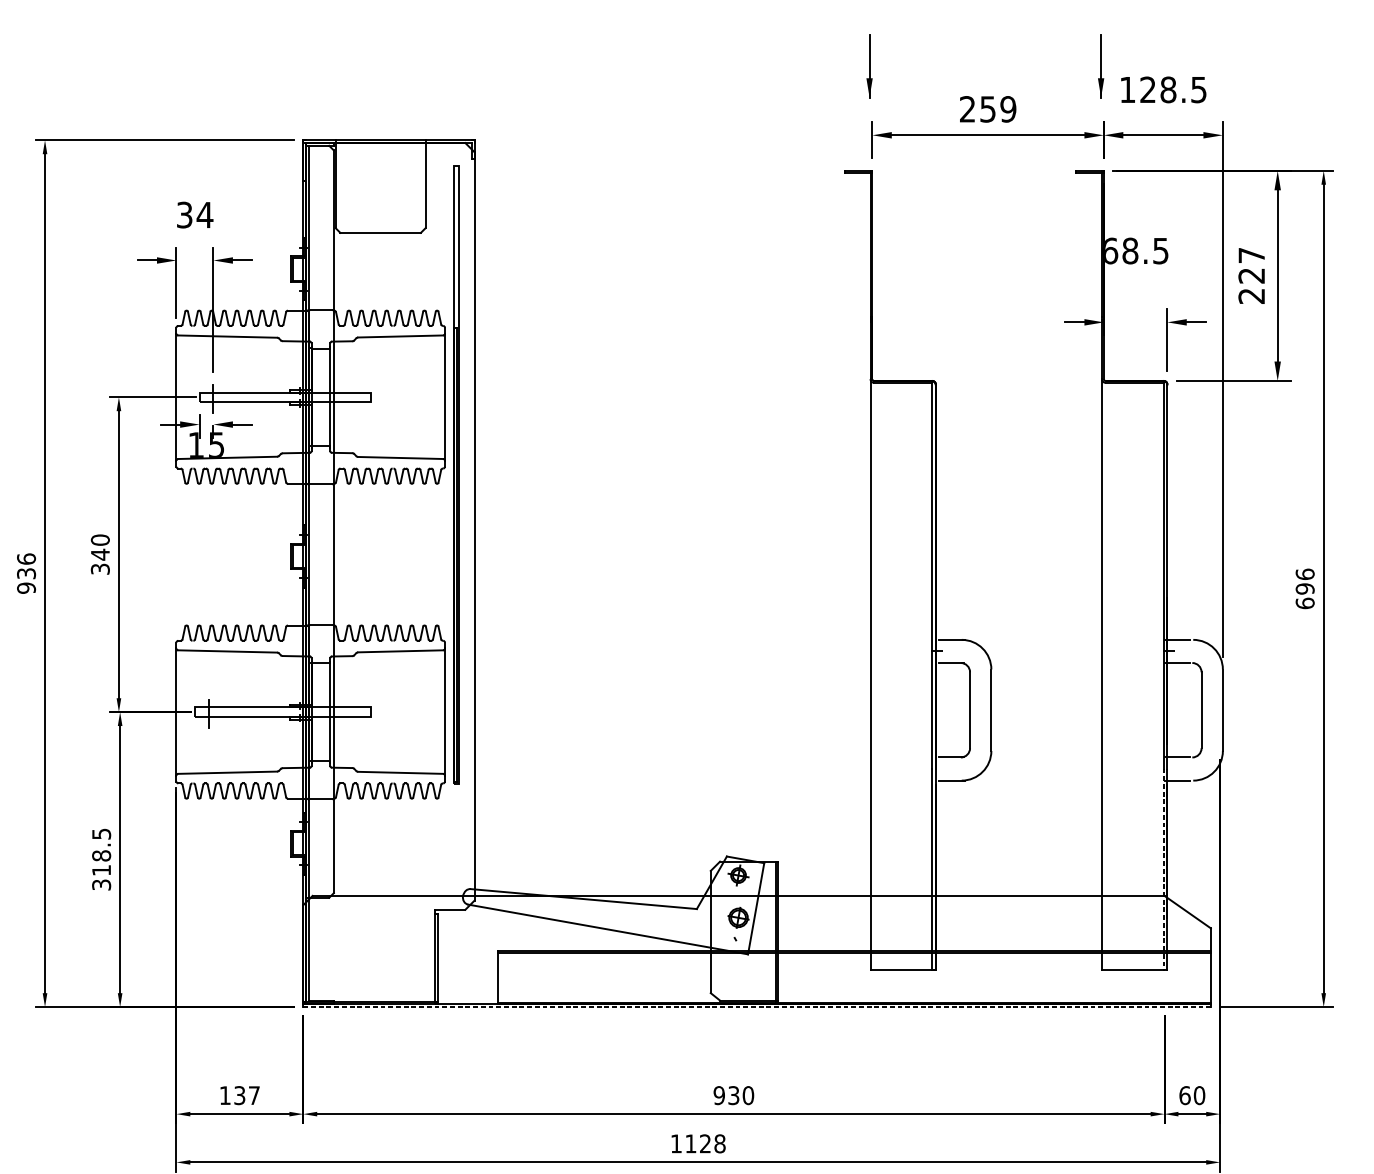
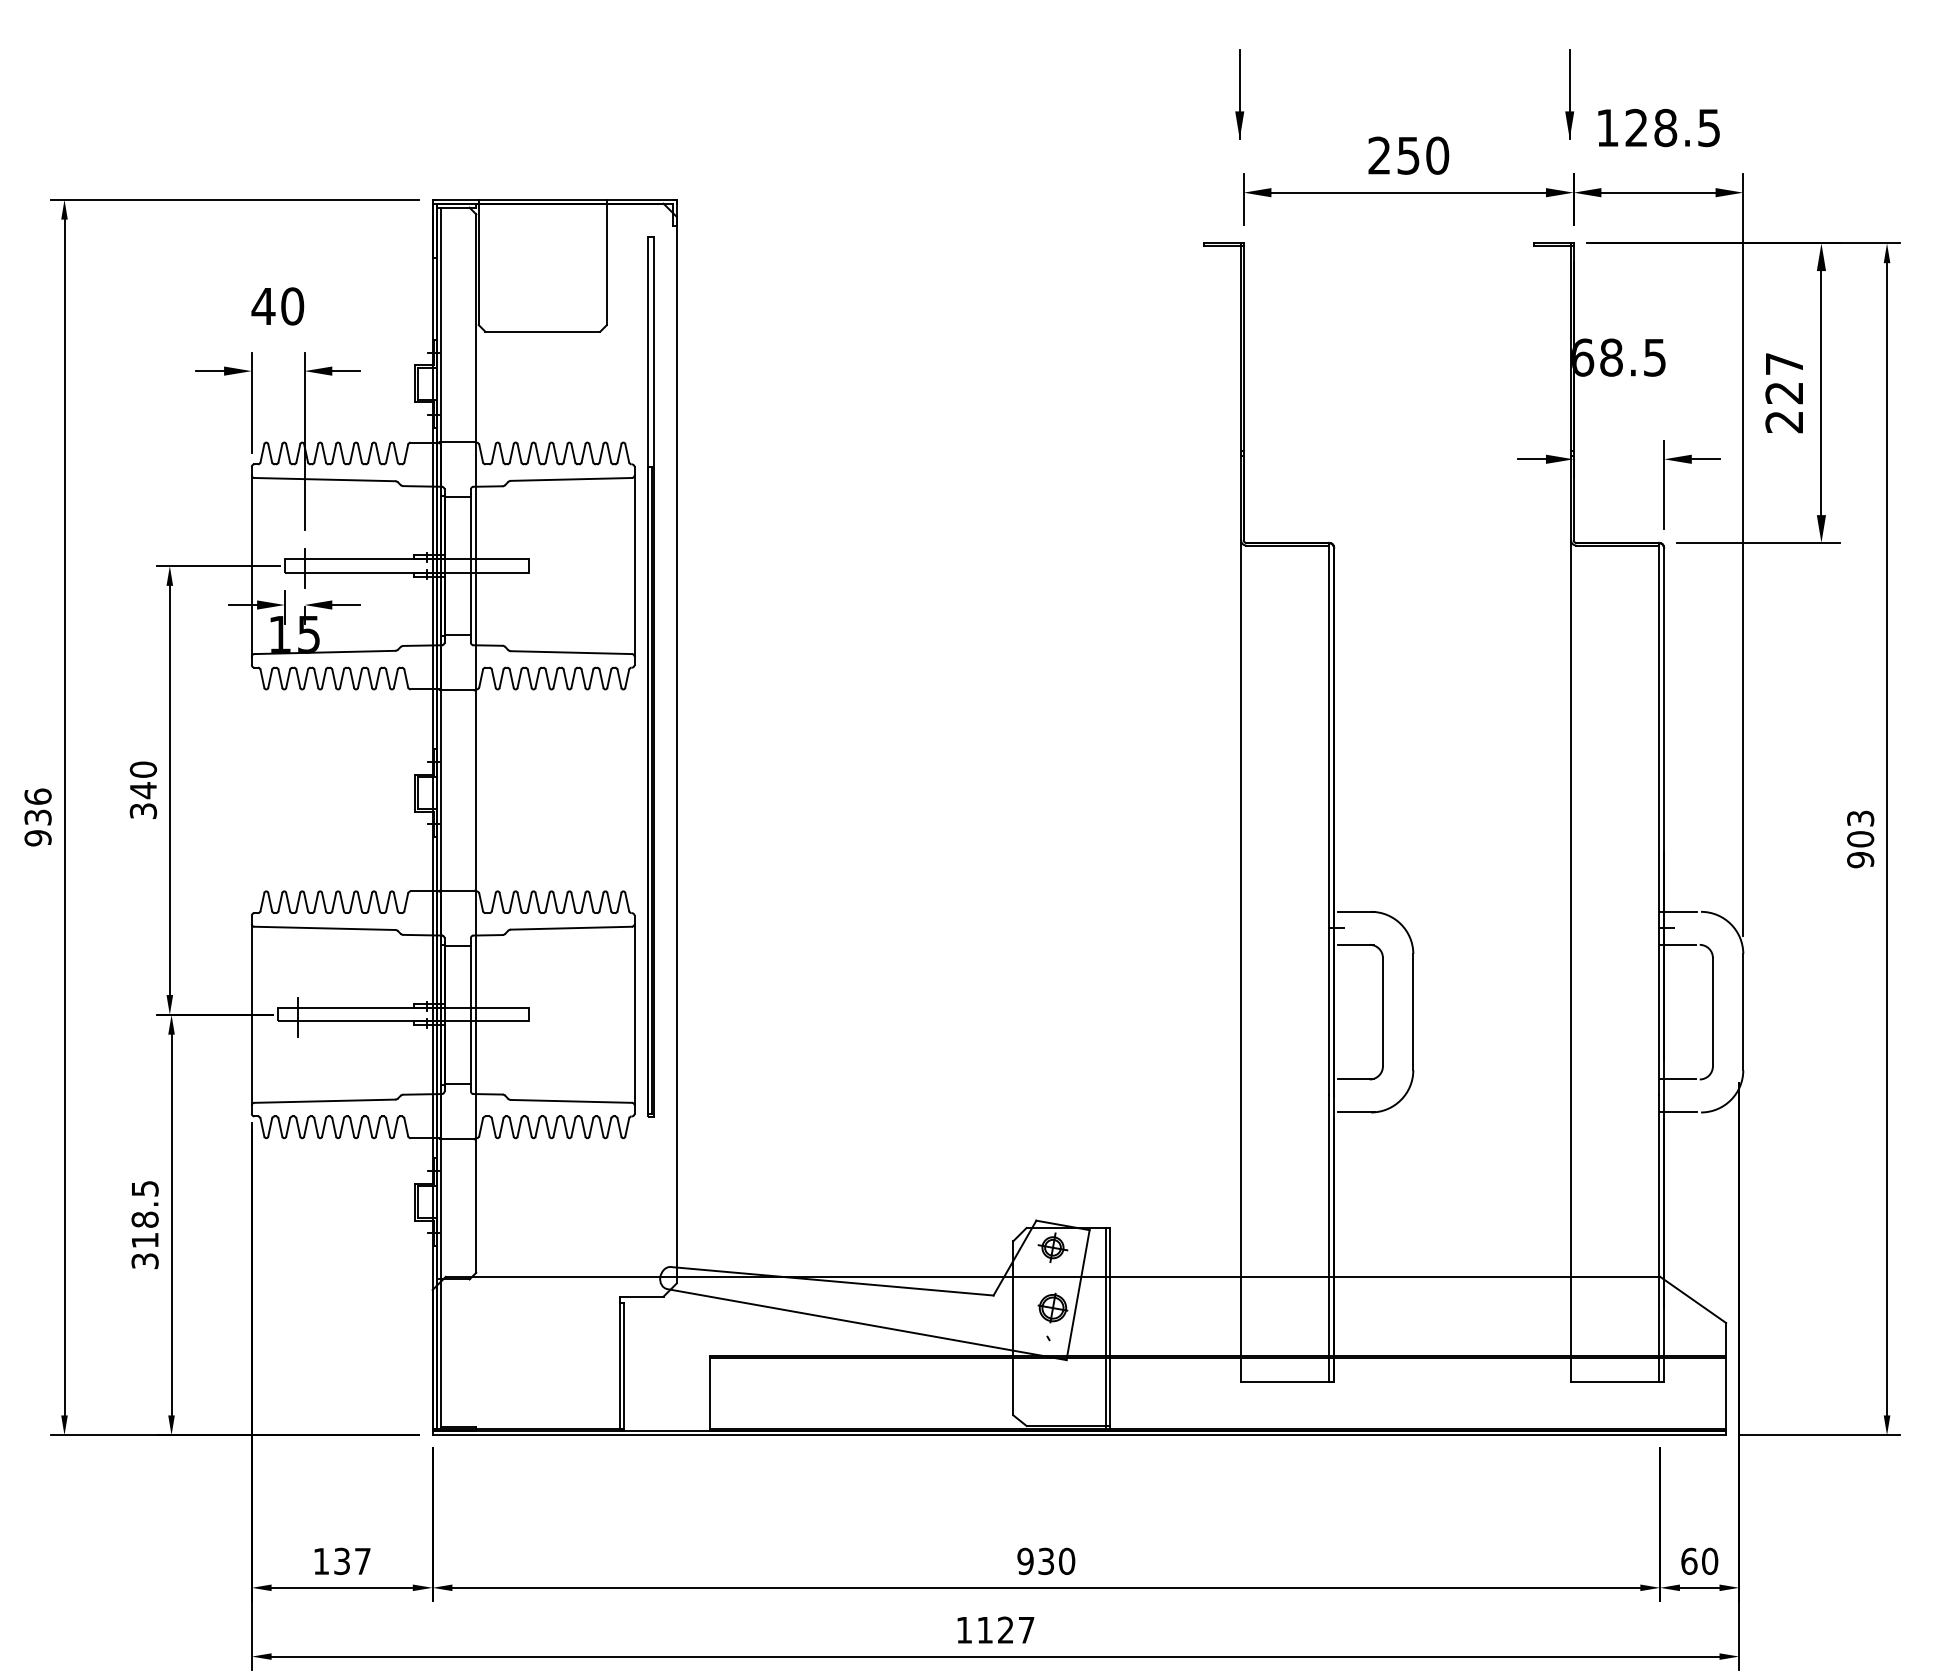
text: (1008, 109) -> (1437, 155), 259 -> 250
text: (194, 215) -> (277, 306), 34 -> 40
text: (1305, 589) -> (1860, 839), 696 -> 903
line: (1163, 869) -> (1658, 1238), dashed -> solid
line: (757, 1007) -> (1079, 1435), dashed -> solid
text: (719, 1143) -> (1026, 1629), 1128 -> 1127

